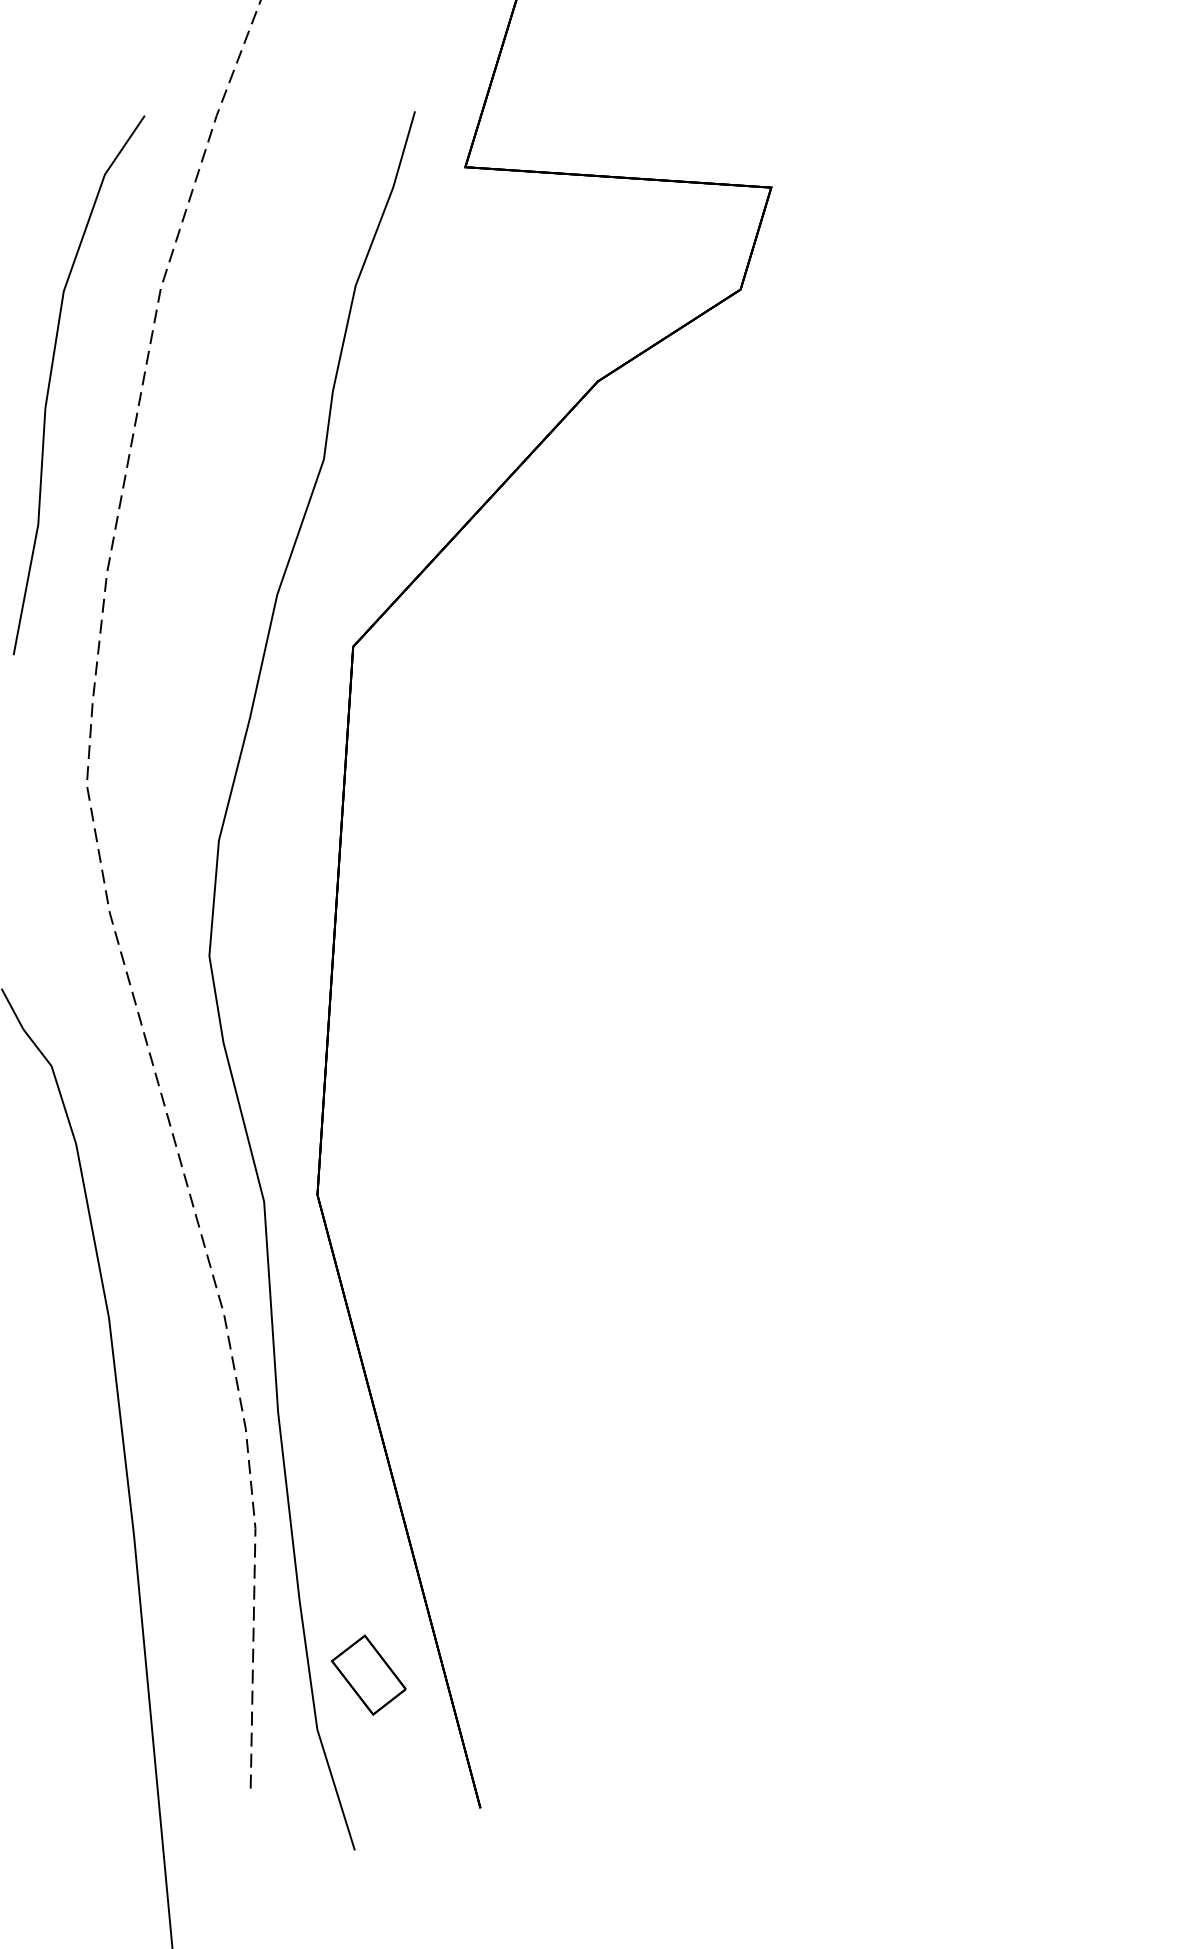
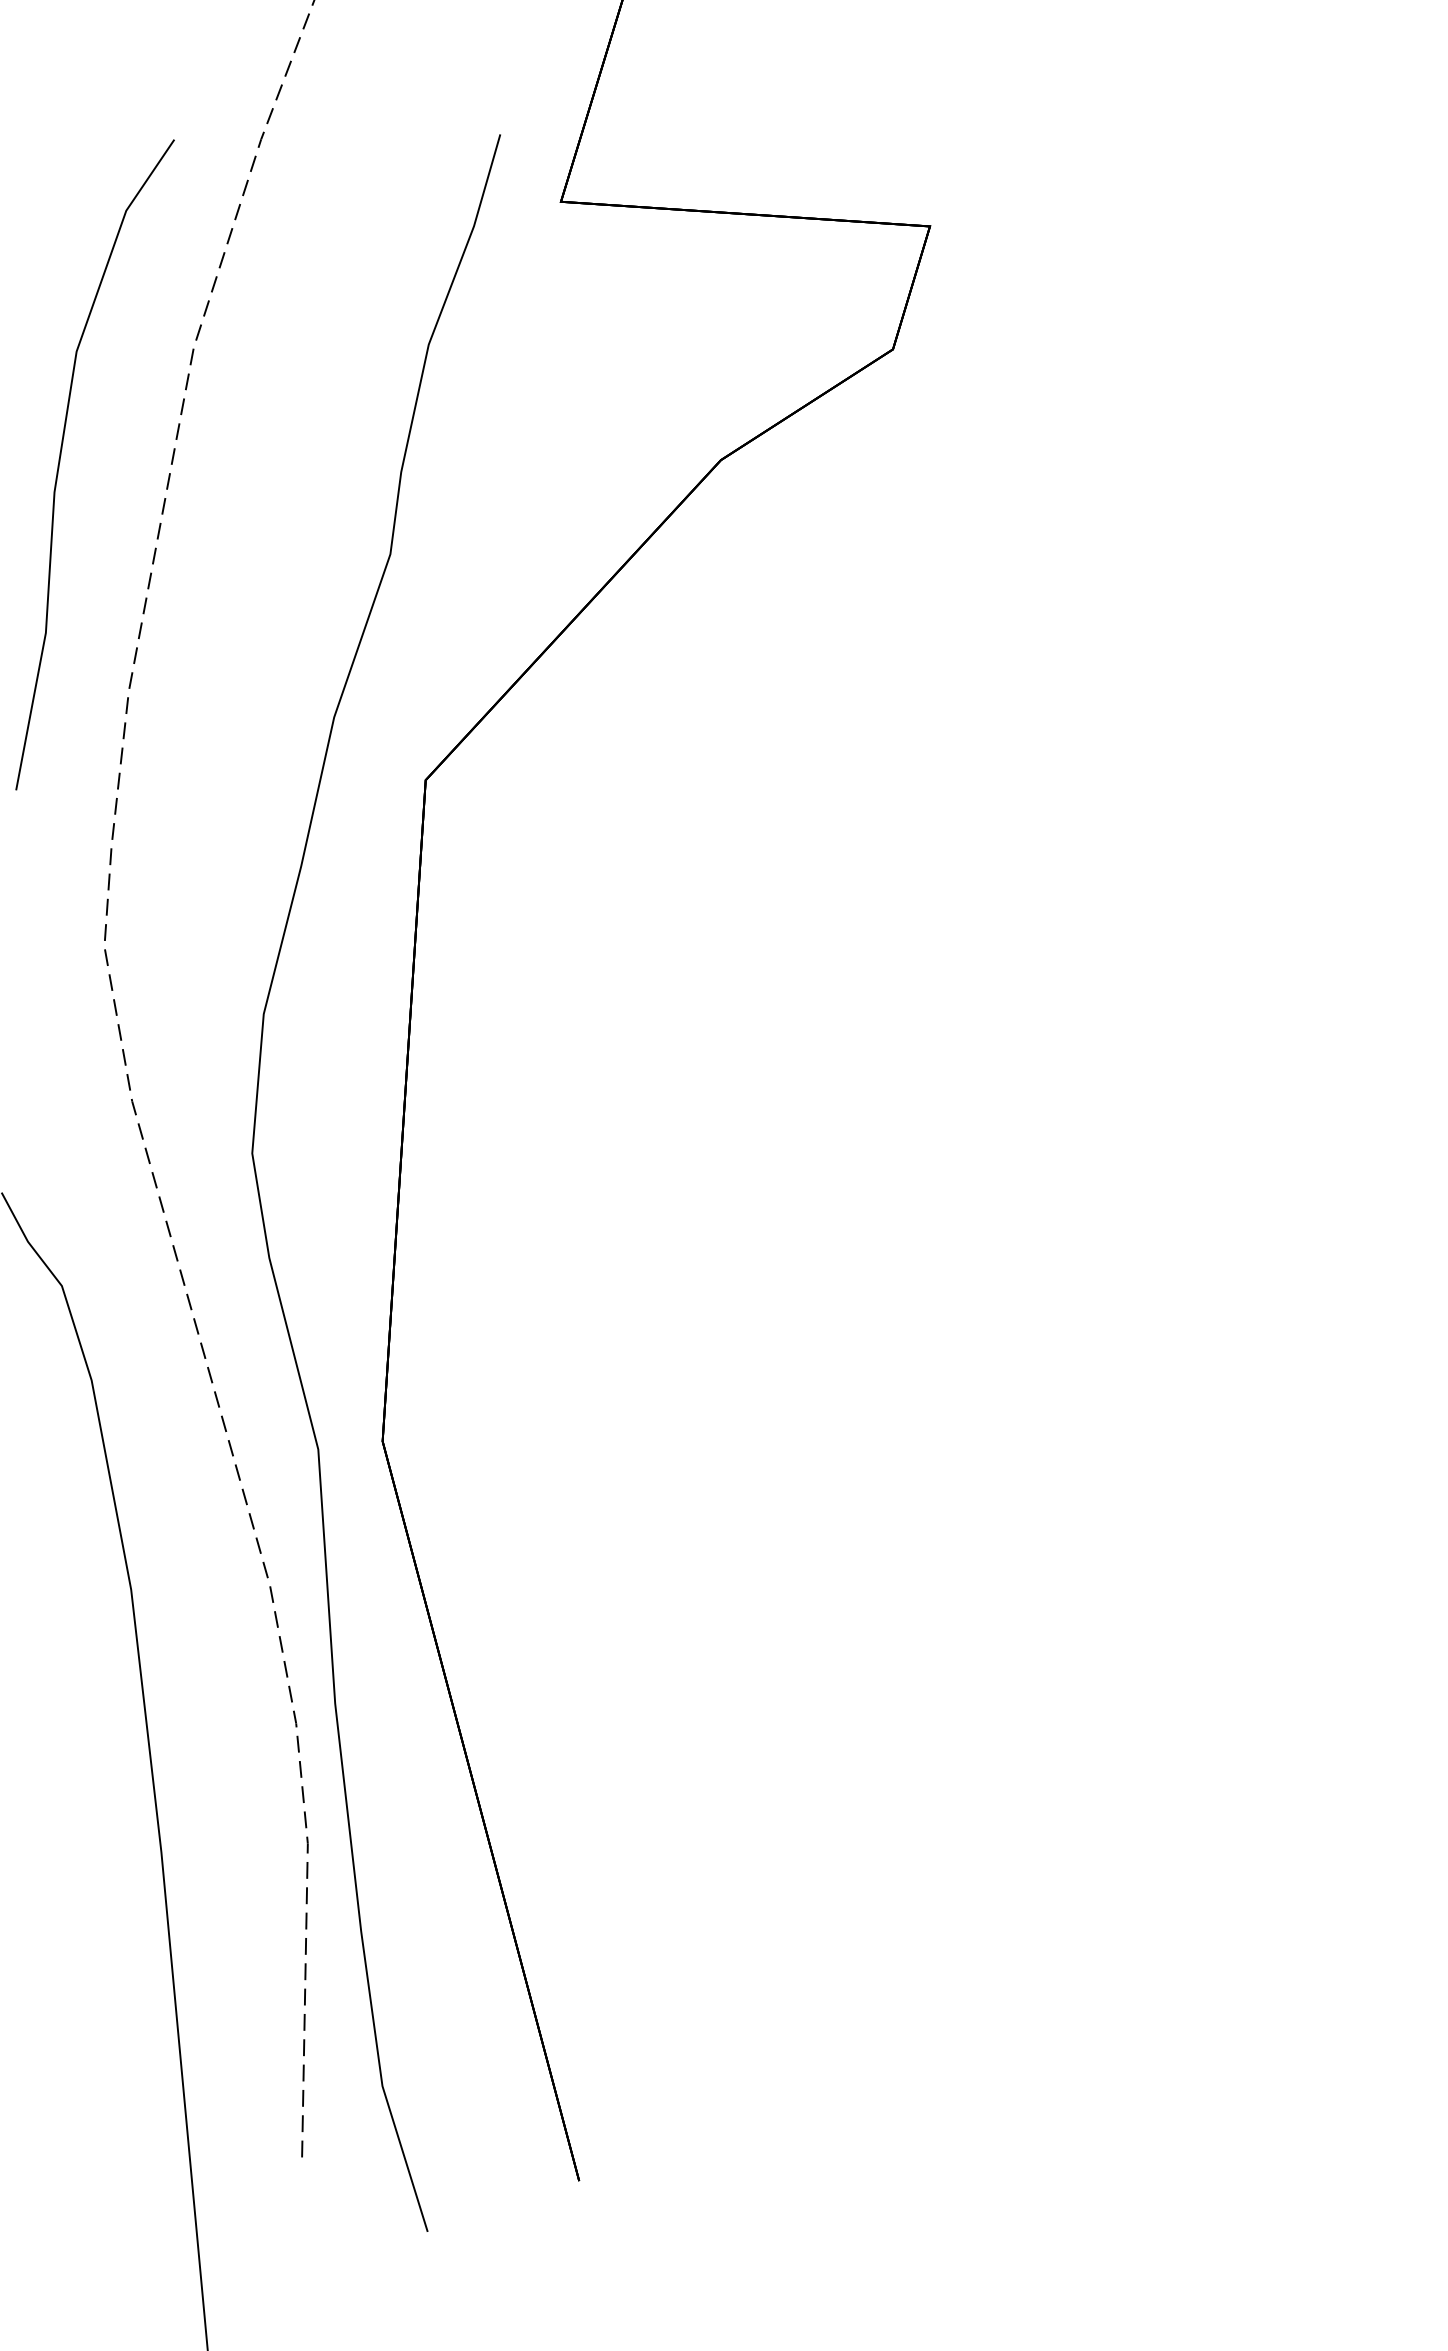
part: (368, 1675) -> (444, 2020), removed

